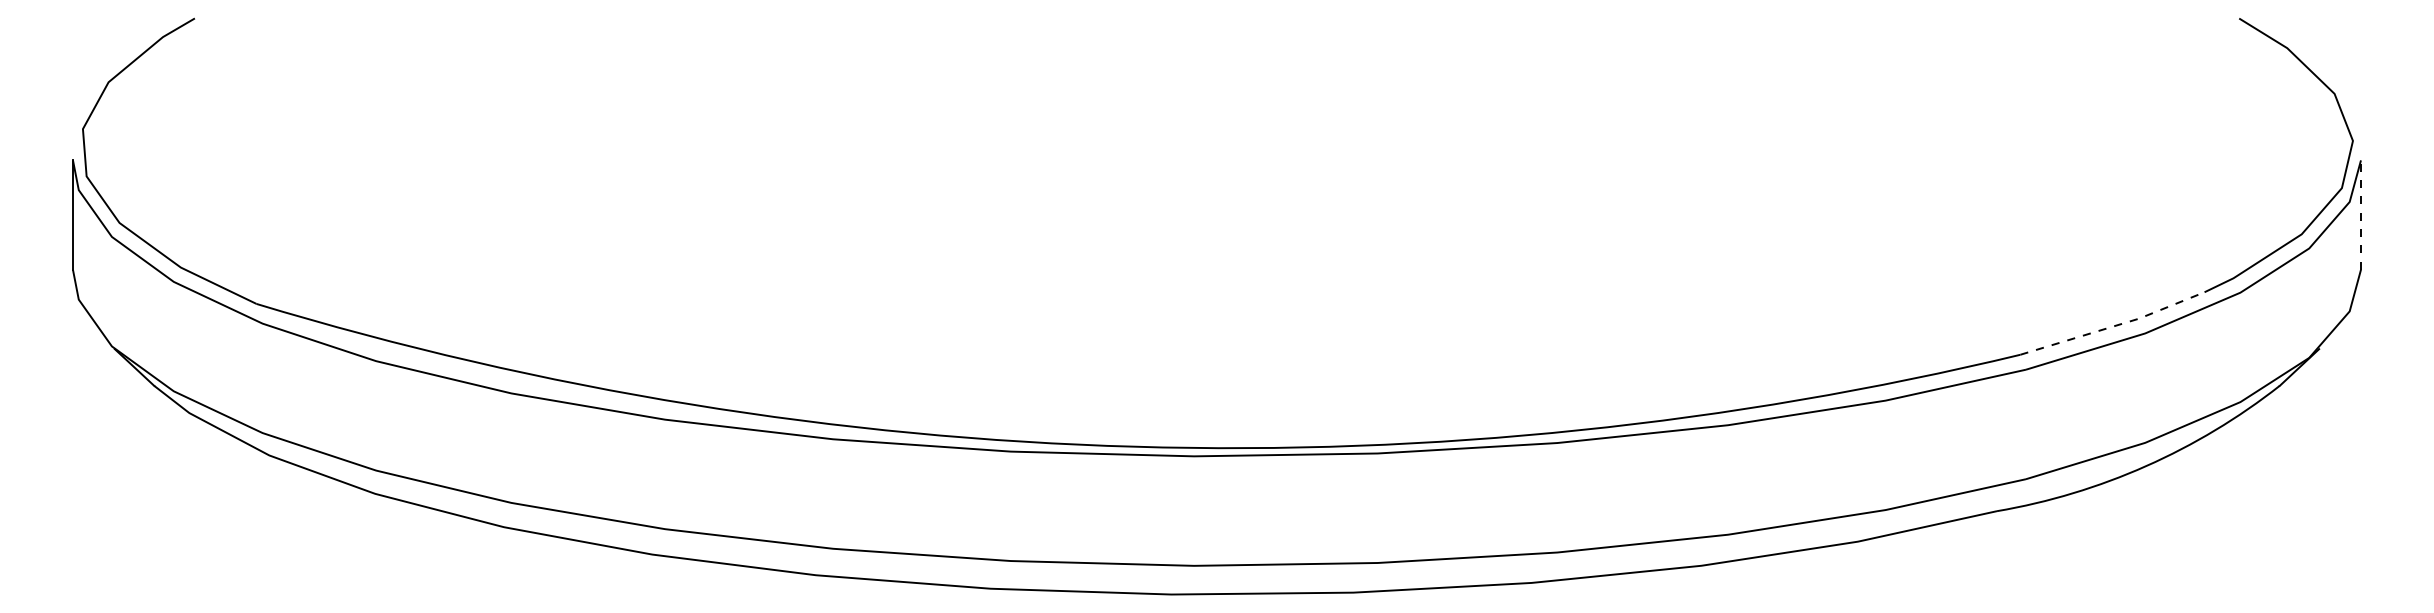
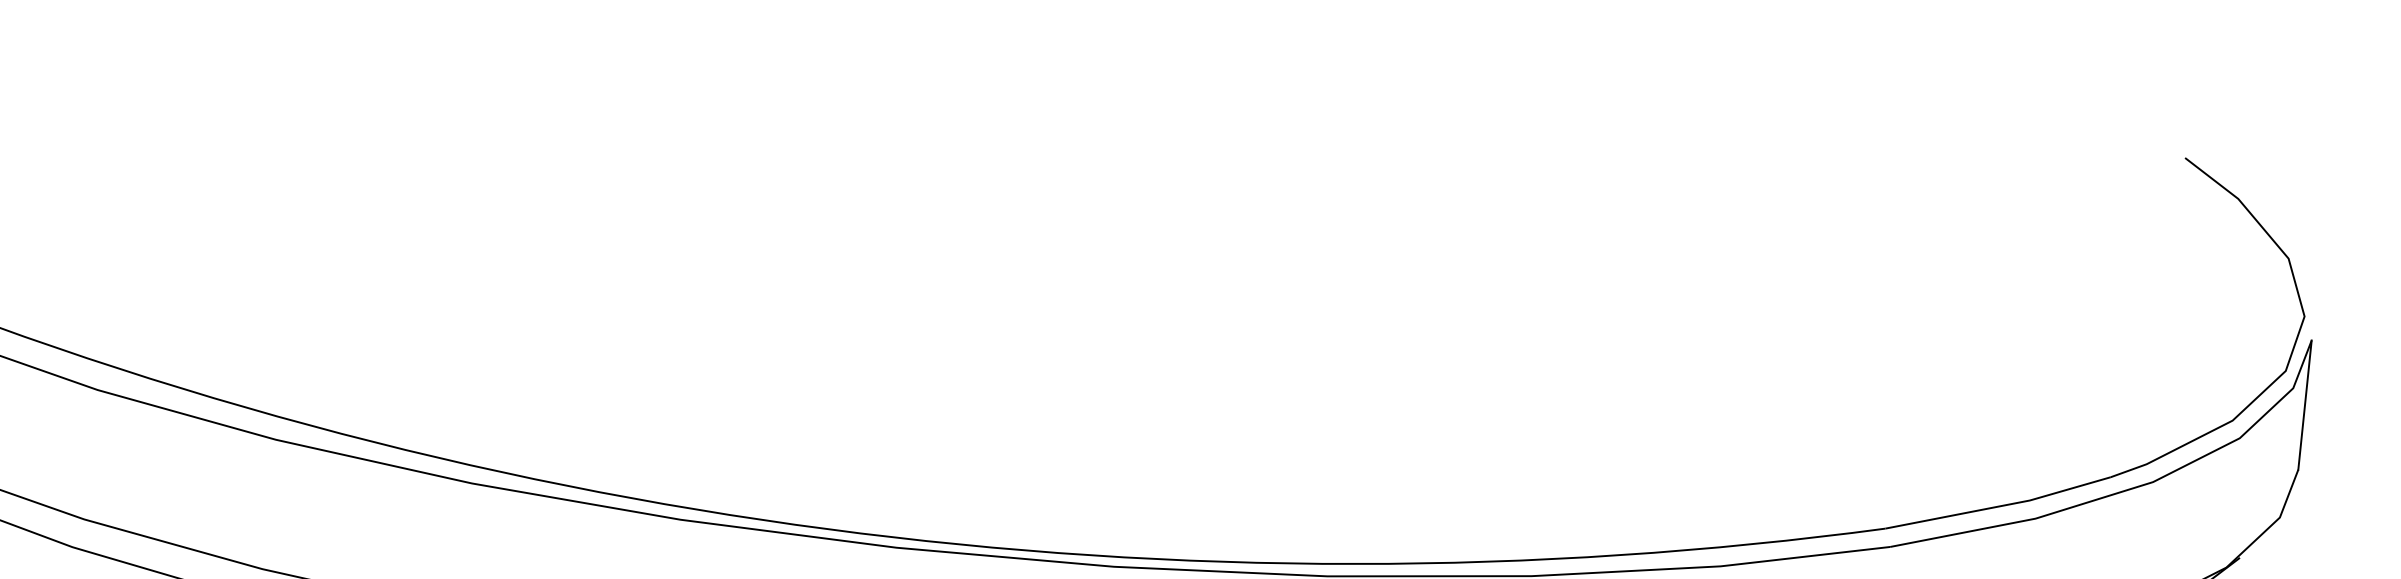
line: (2360, 215) -> (2304, 405), dashed -> solid
line: (2114, 326) -> (2000, 506), dashed -> solid

